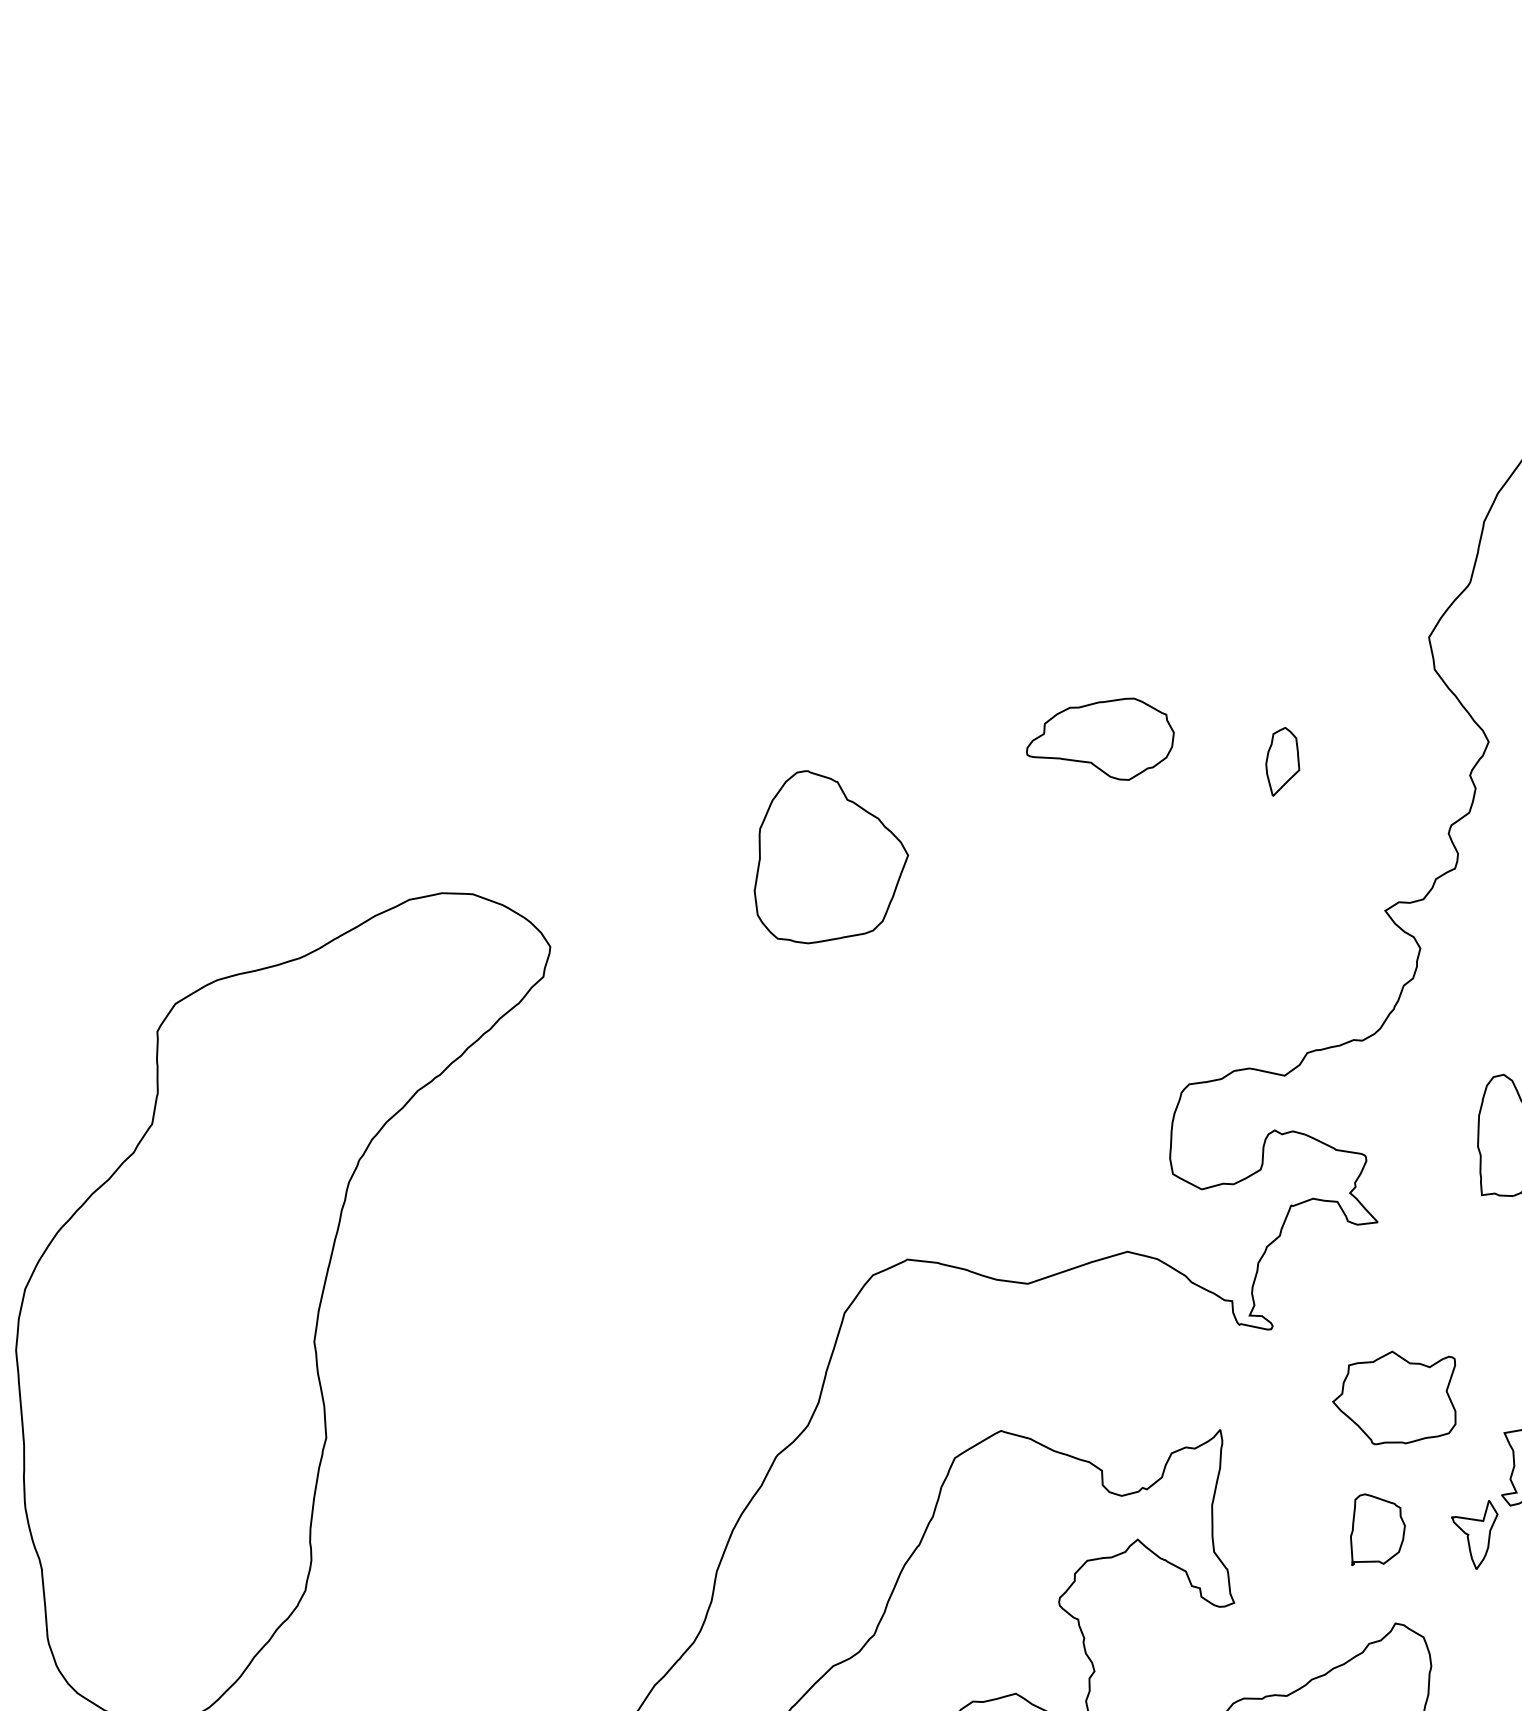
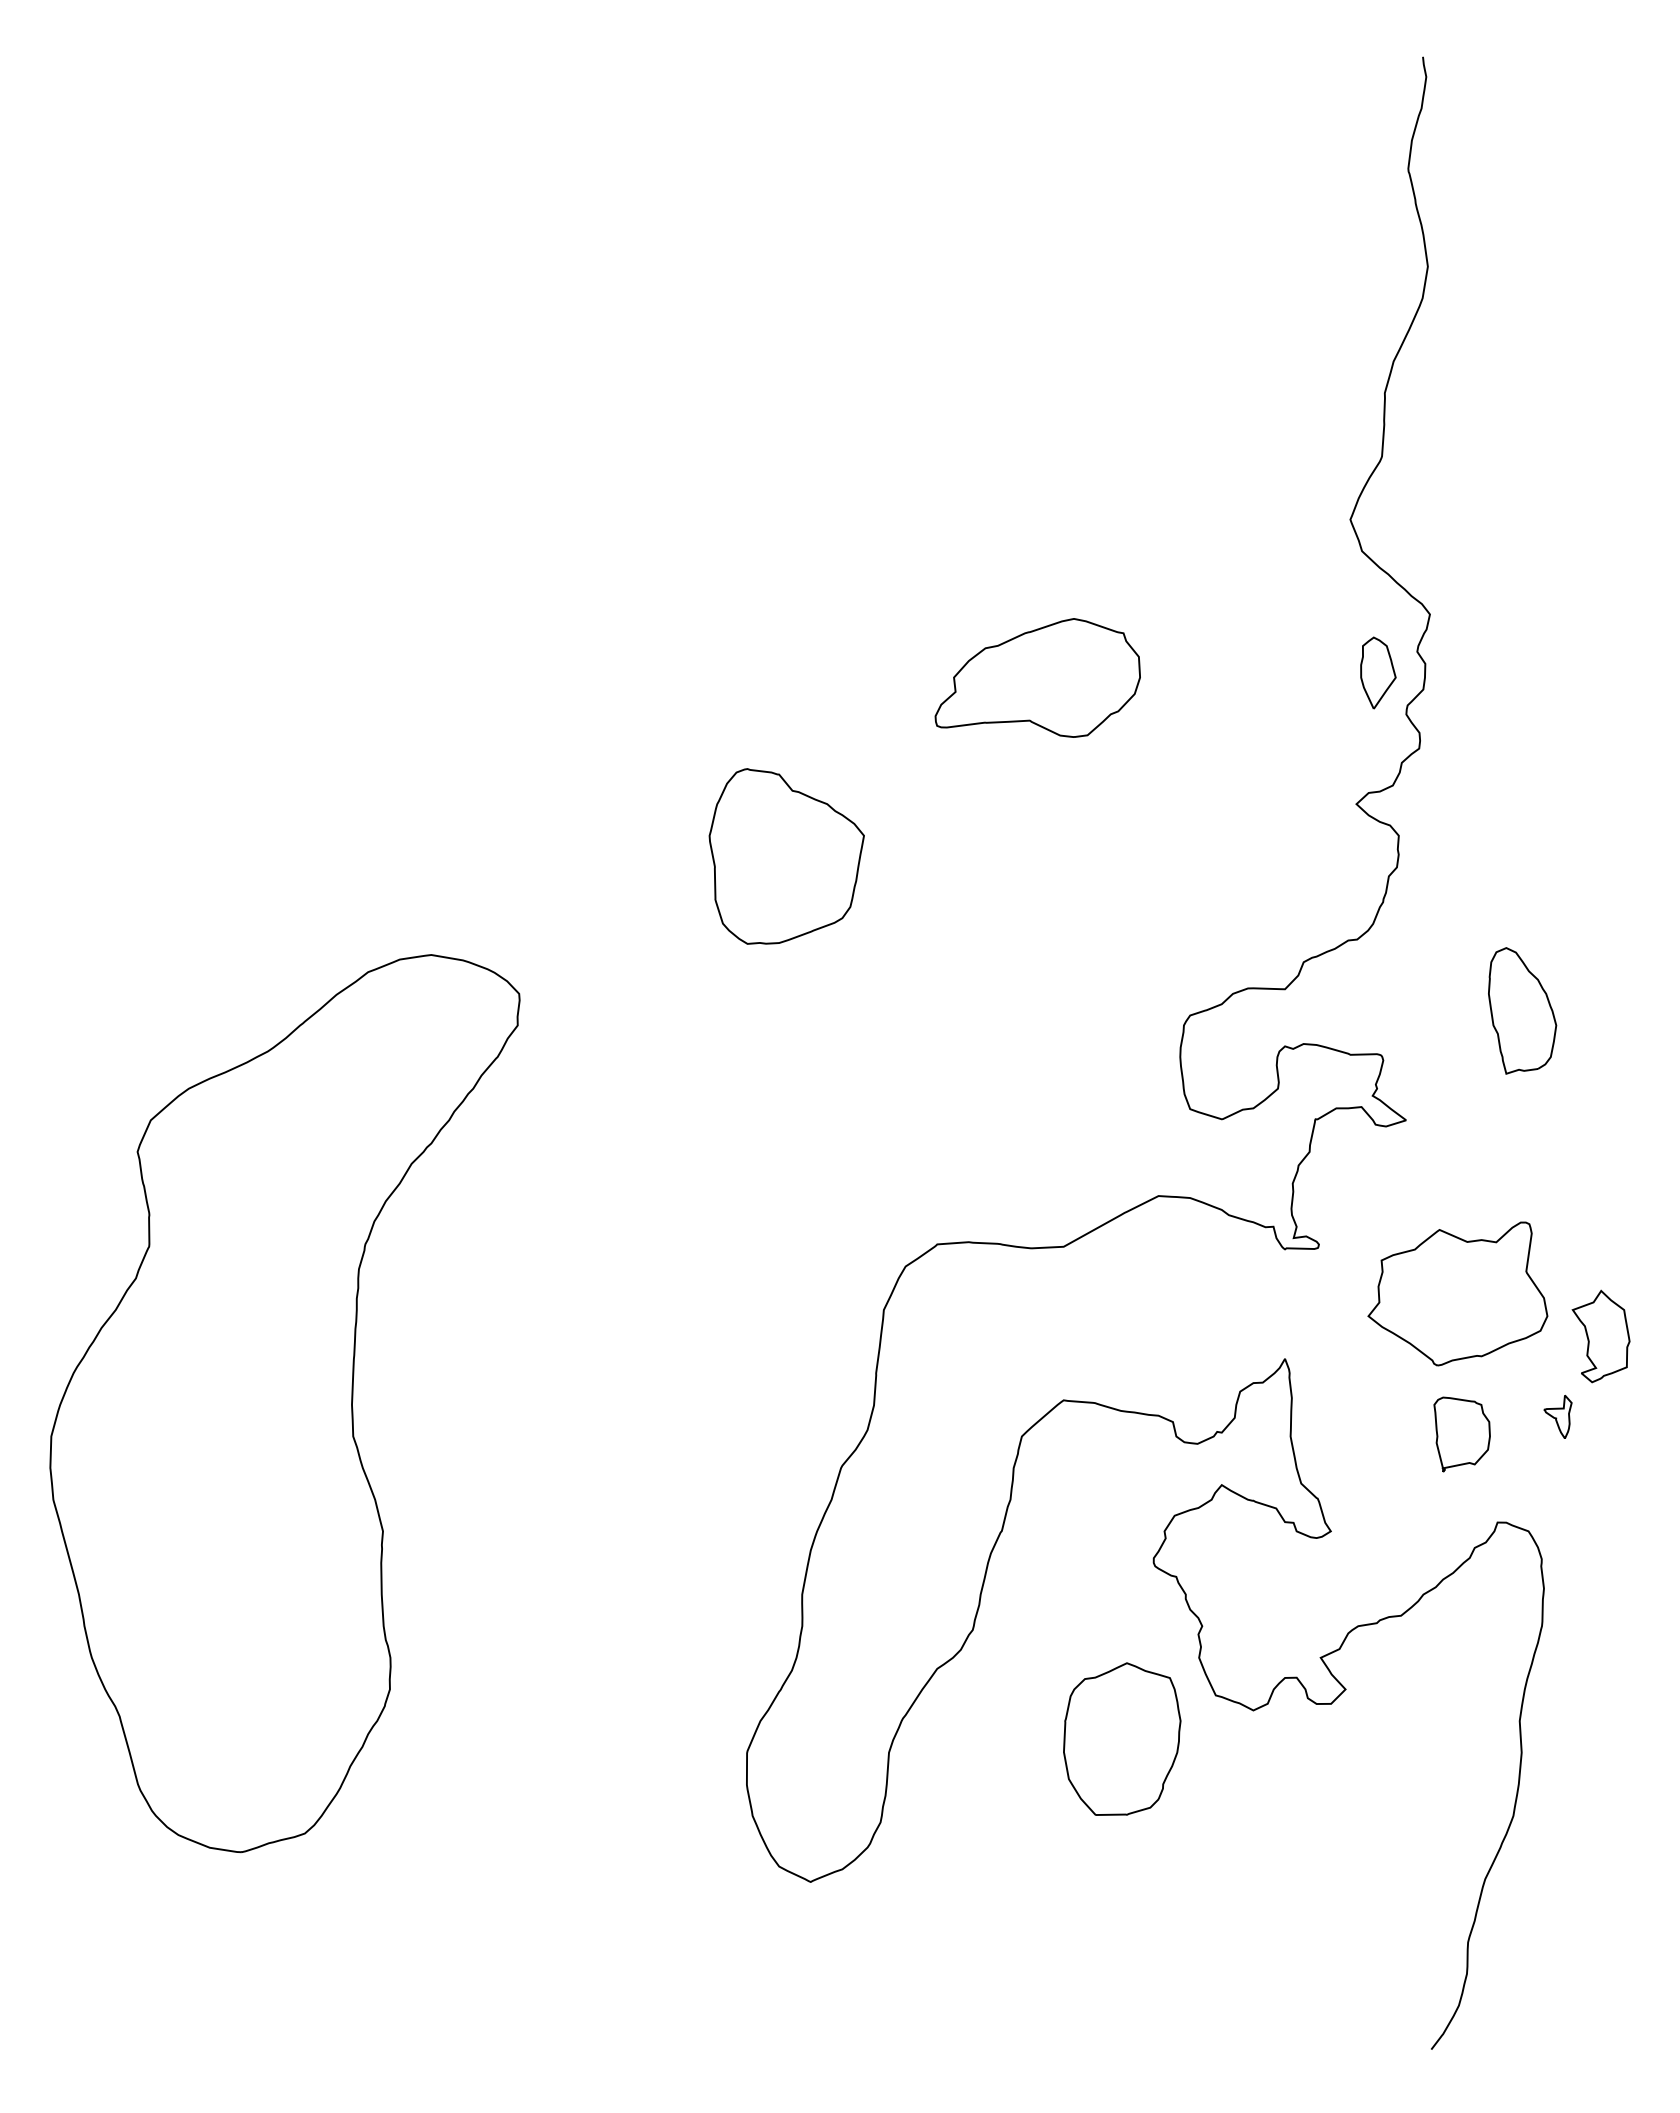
part: (1101, 734) -> (1037, 677), size x1.4
part: (1283, 762) -> (1378, 672), moved
part: (1396, 1398) -> (1457, 1294), size x1.4
part: (1471, 1532) -> (1557, 1416), size x0.6

